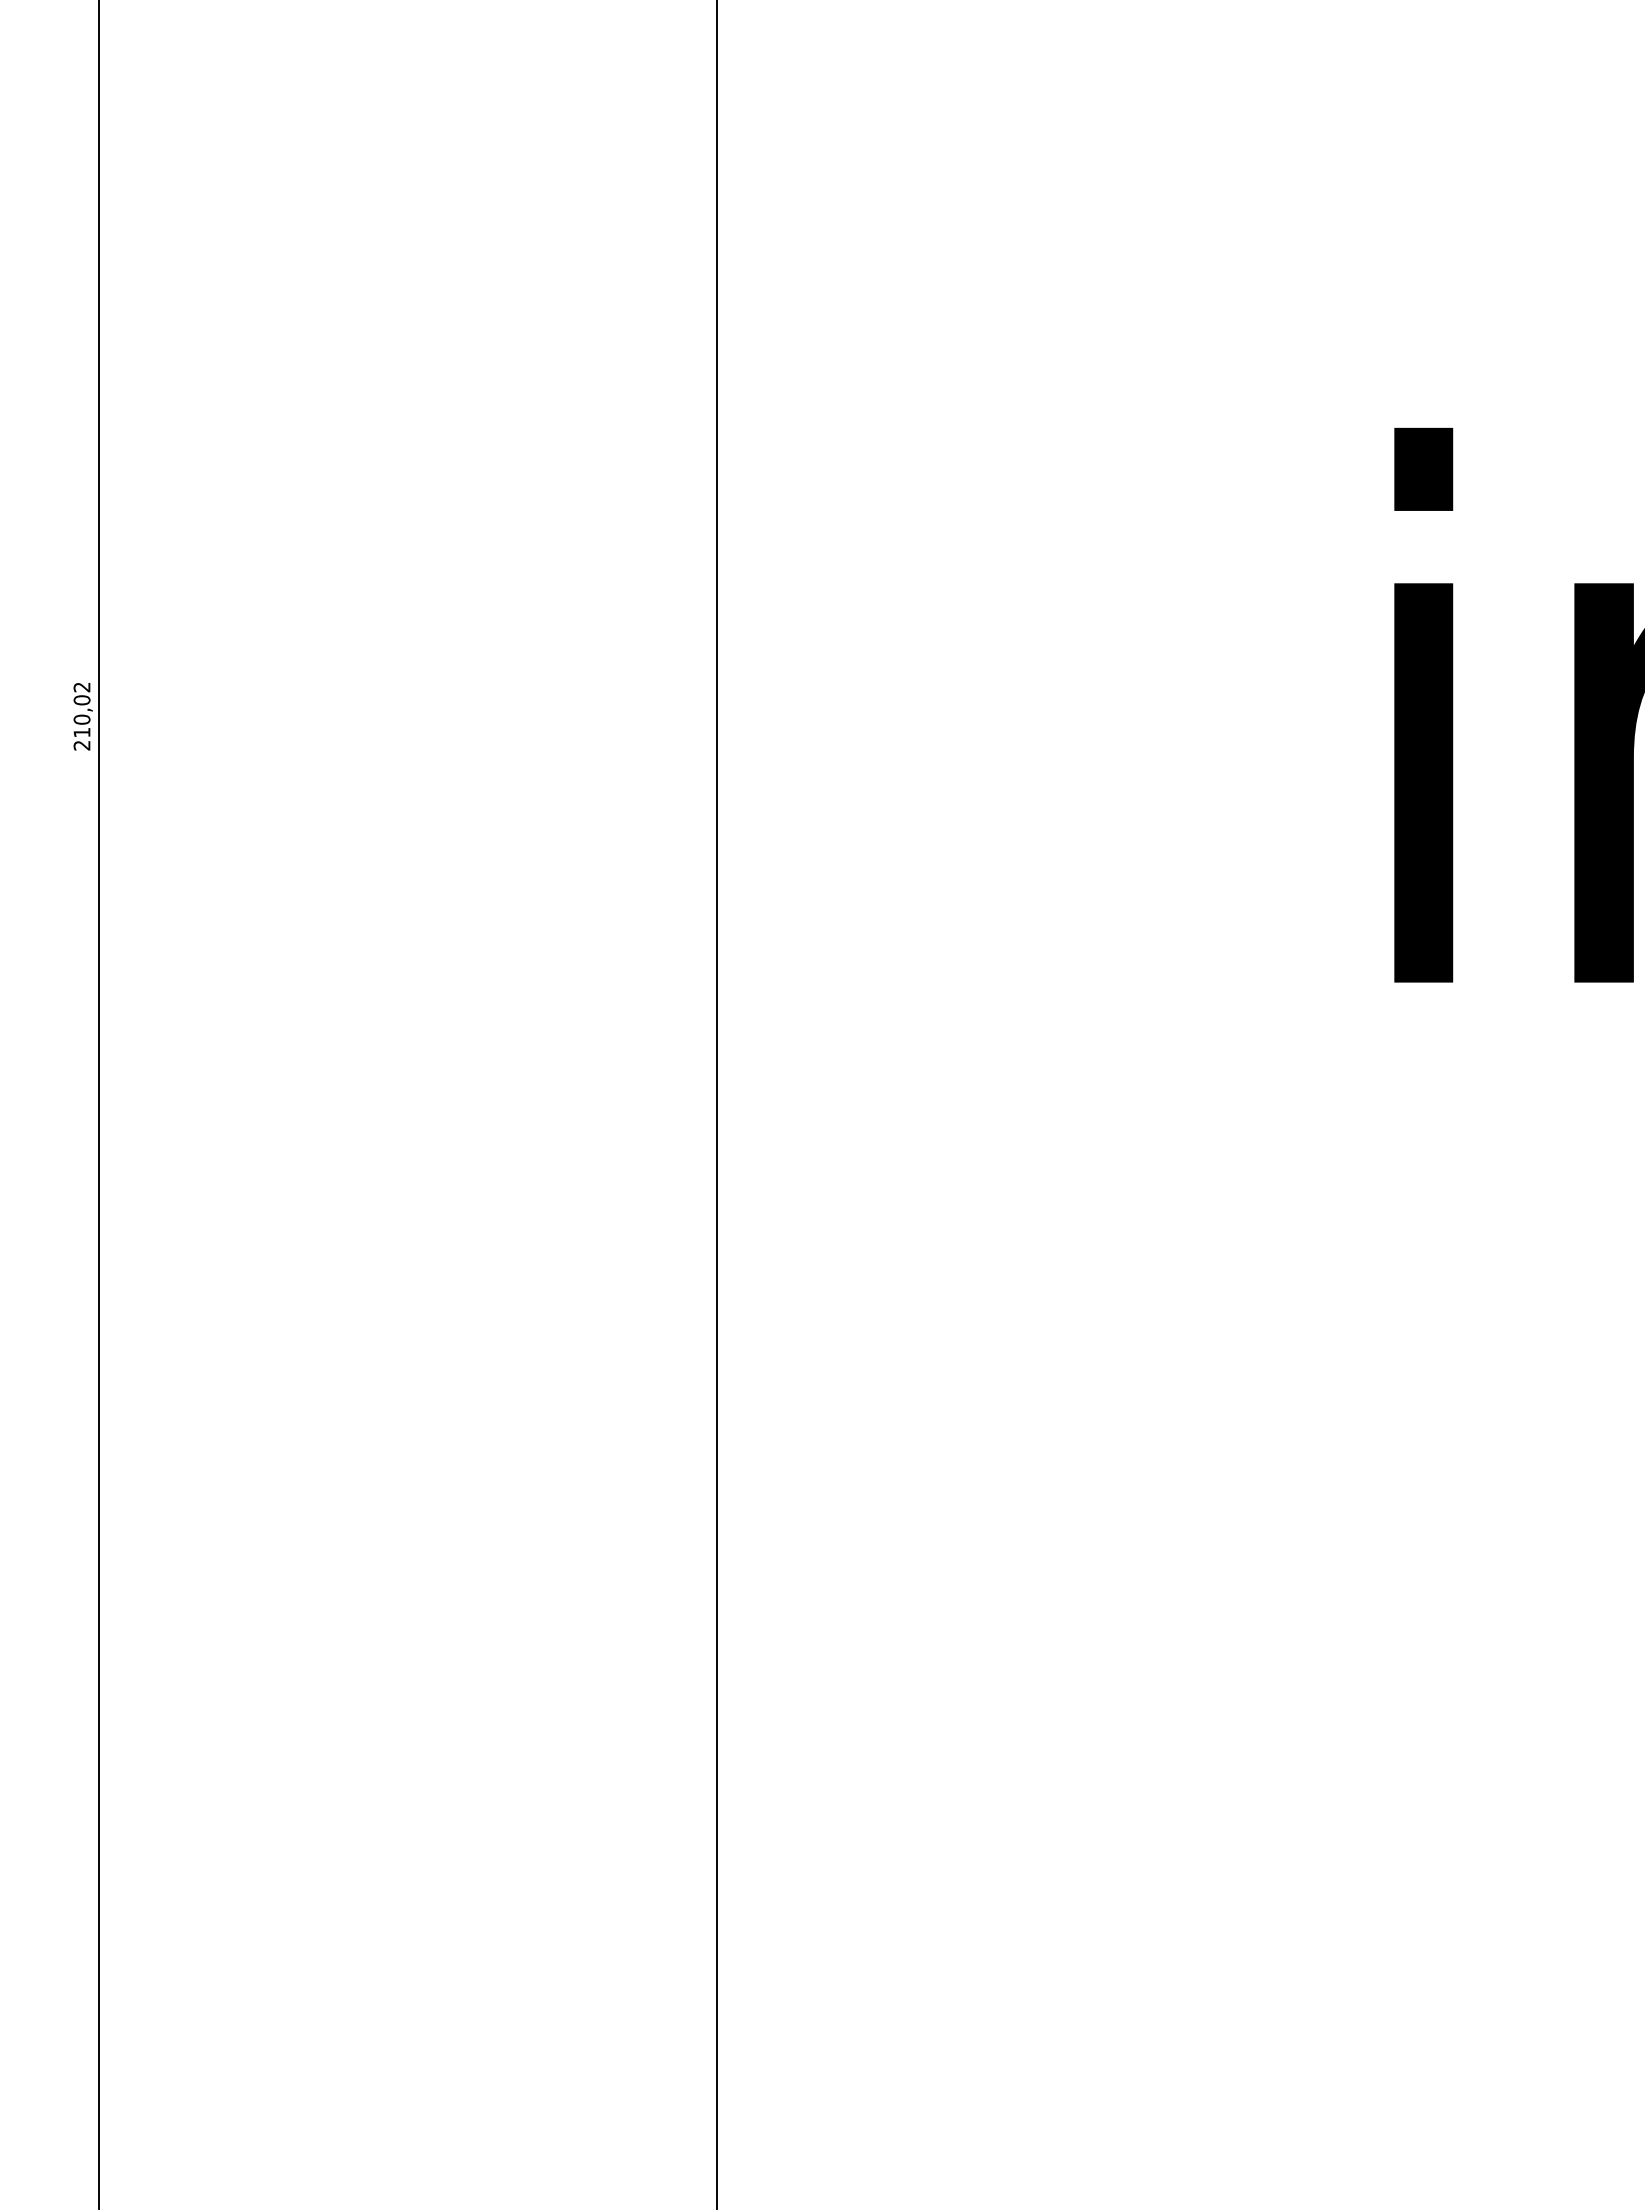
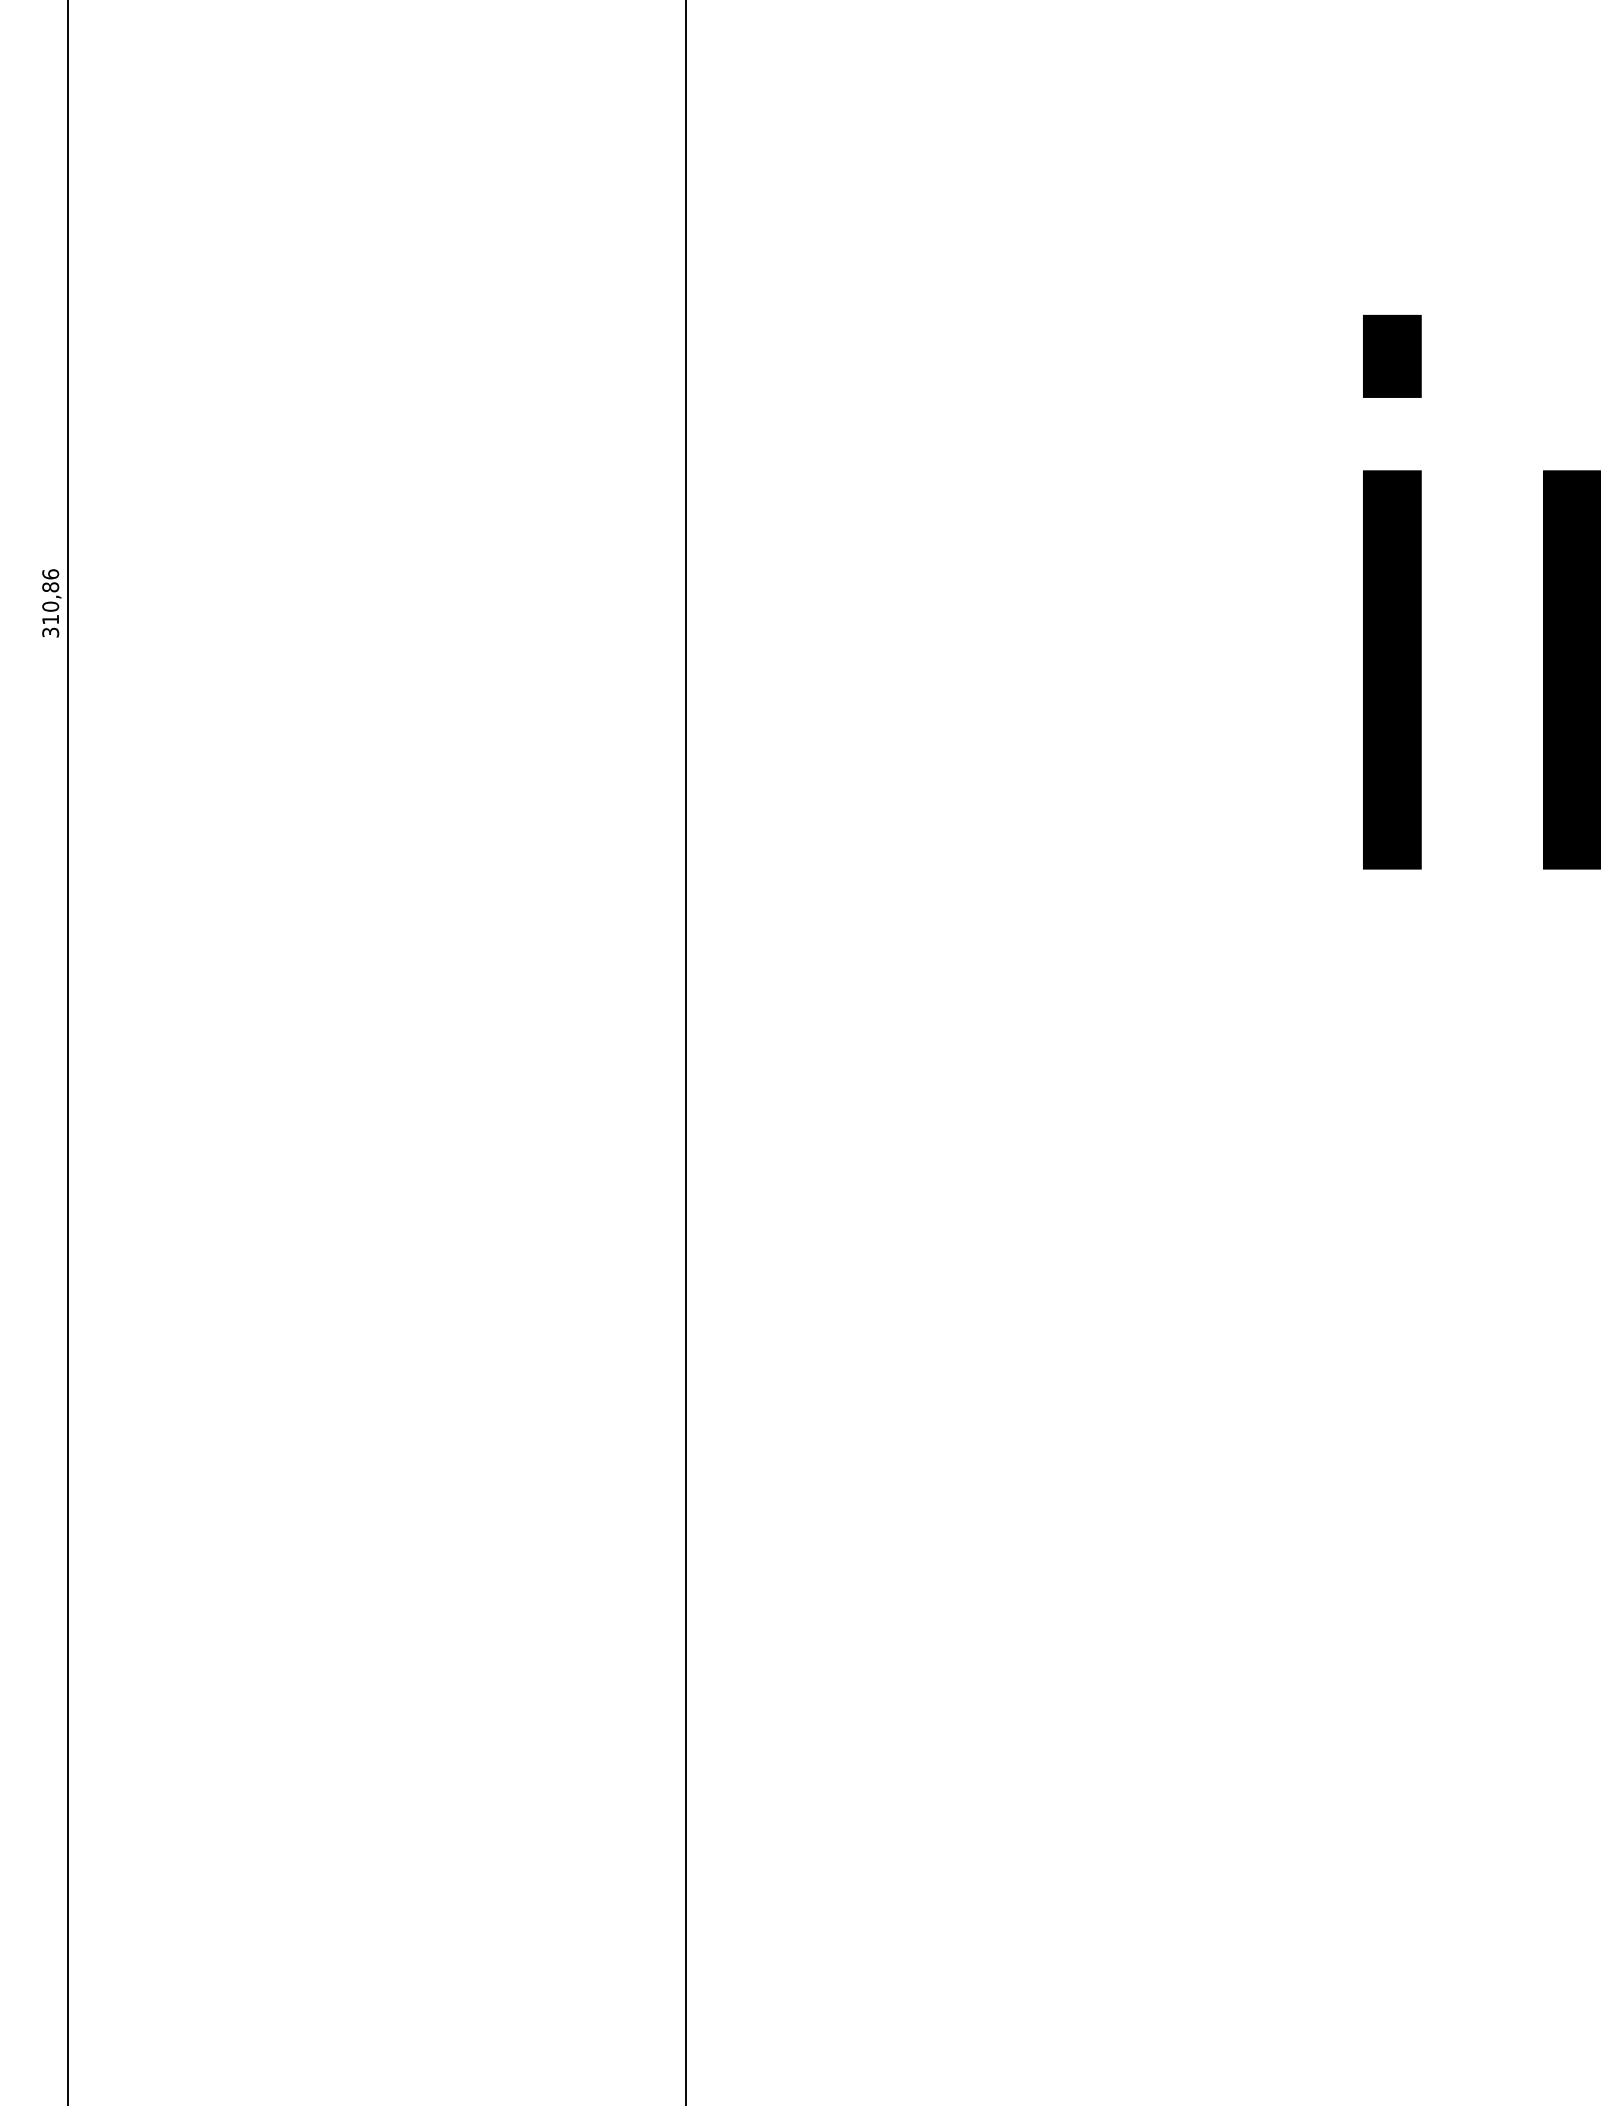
text: (81, 716) -> (50, 603), 210,02 -> 310,86

